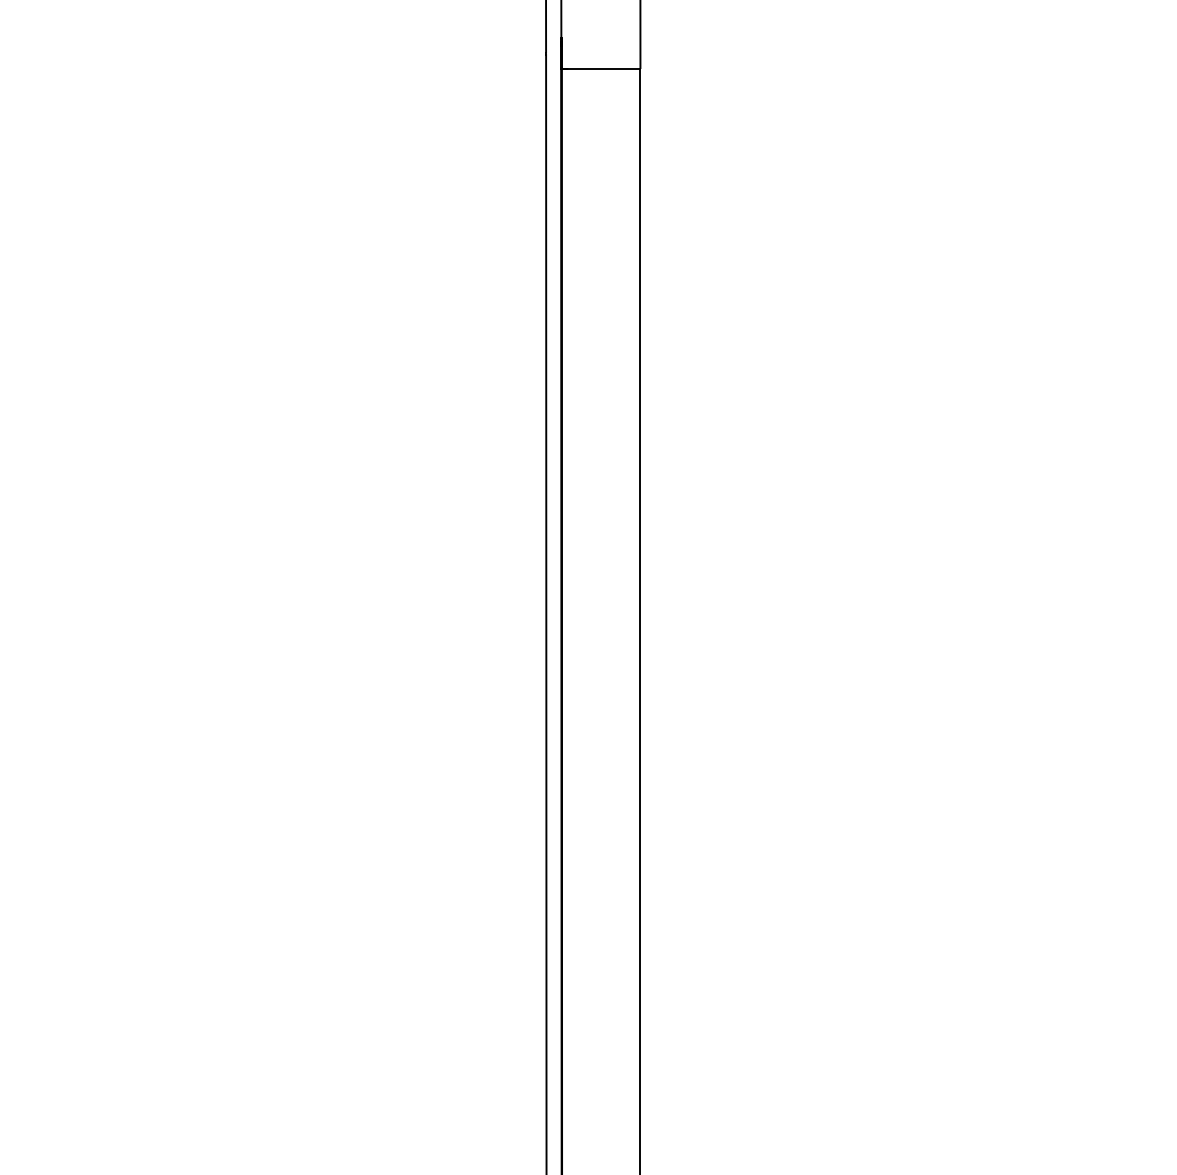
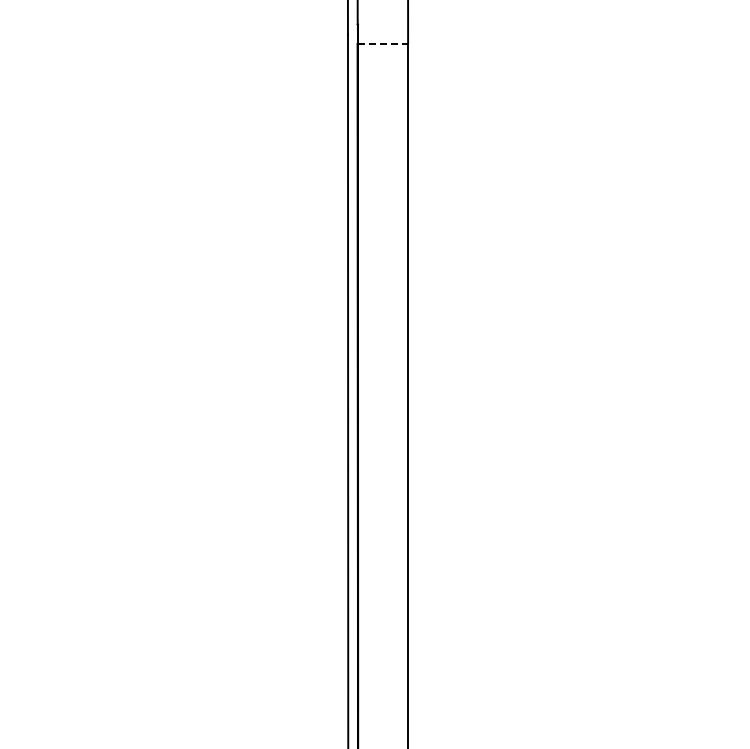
line: (601, 69) -> (383, 44), solid -> dashed

